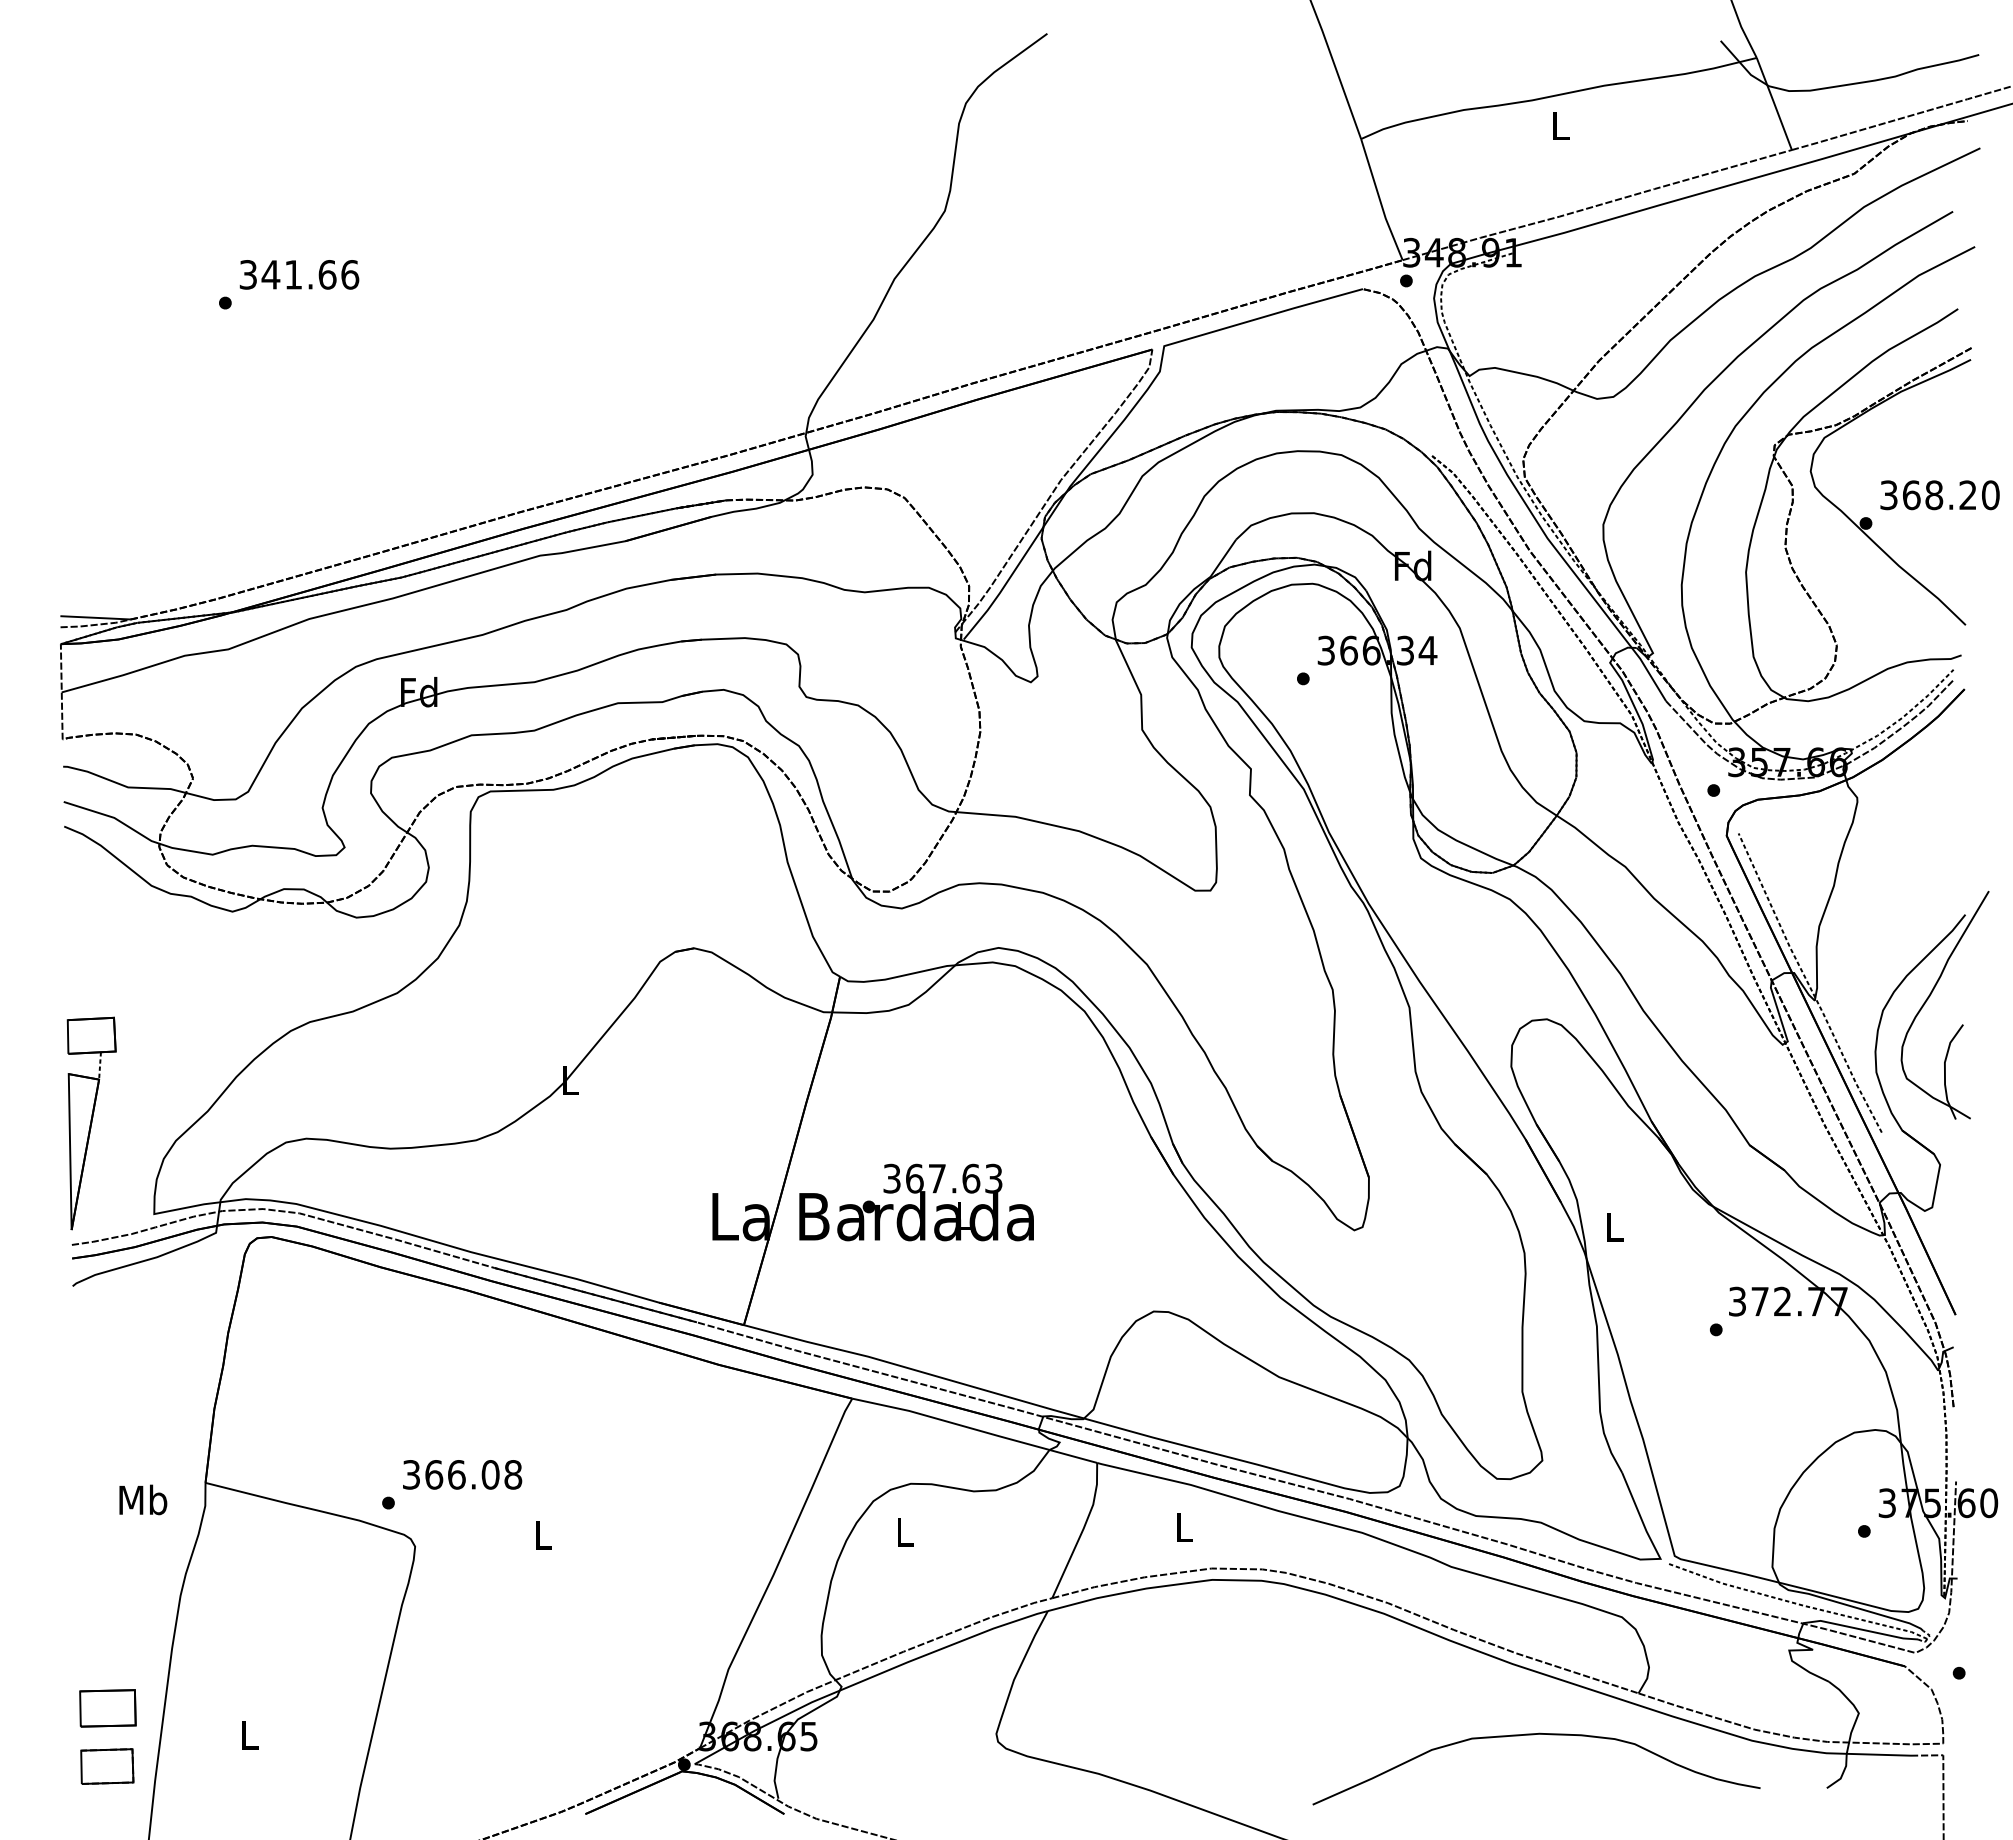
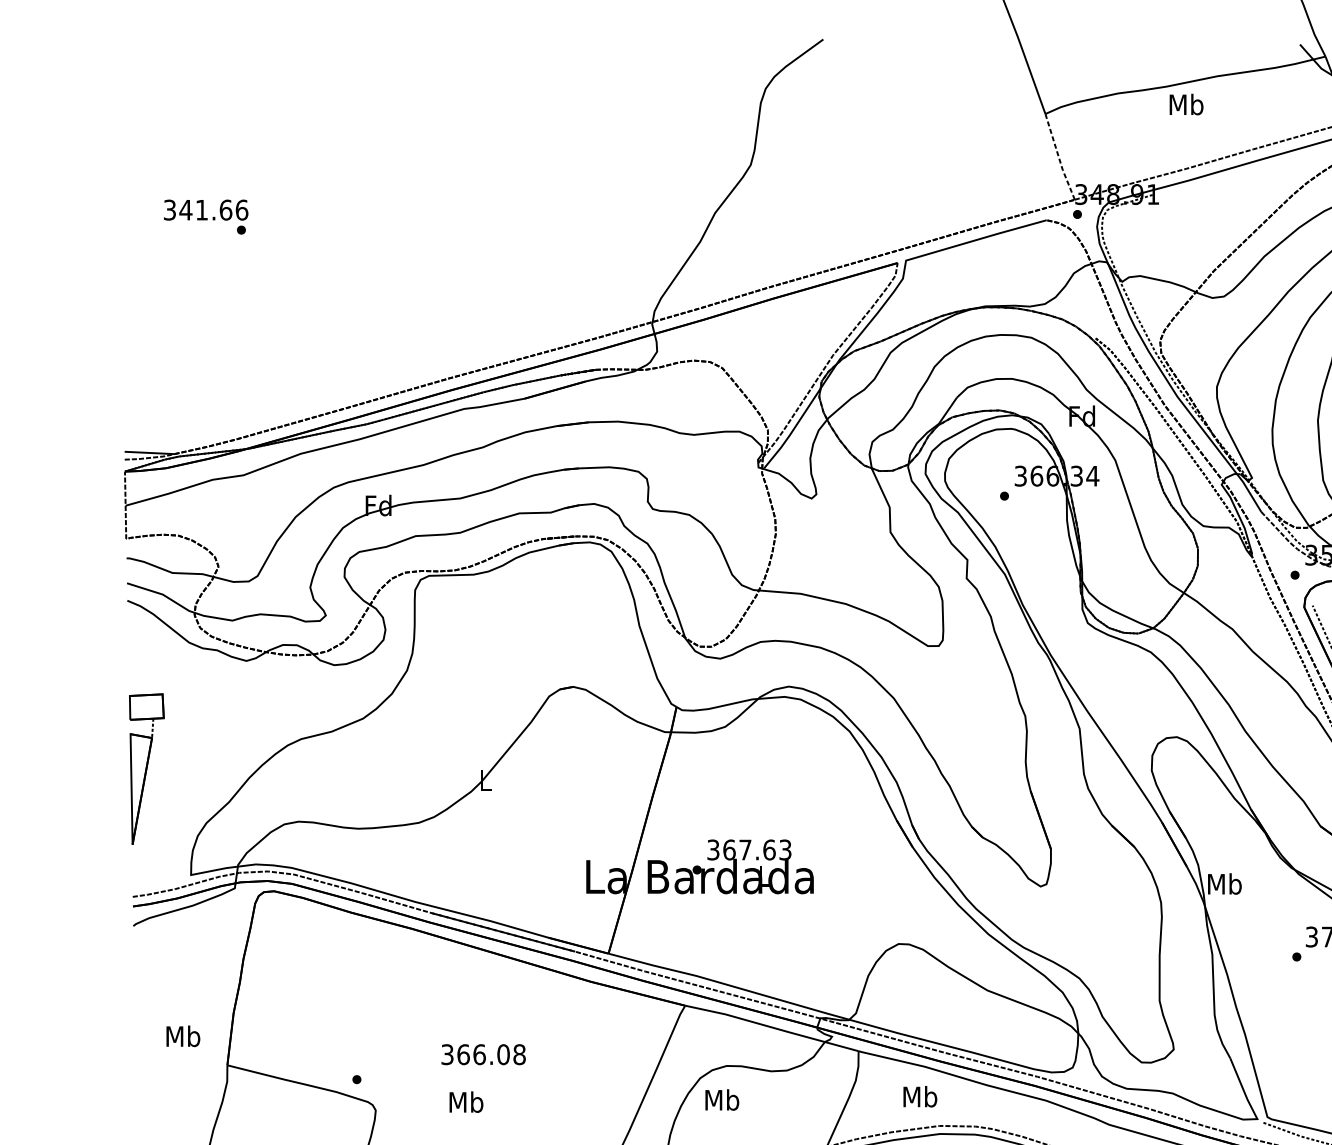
text: (1560, 125) -> (1186, 104), L -> Mb
line: (1380, 200) -> (1059, 157), solid -> dashed
text: (299, 274) -> (206, 209), moved
part: (91, 1123) -> (146, 769), moved
text: (1614, 1226) -> (1224, 883), L -> Mb
text: (462, 1474) -> (483, 1054), moved
text: (143, 1499) -> (183, 1036), moved
text: (1184, 1527) -> (920, 1096), L -> Mb
text: (904, 1531) -> (722, 1099), L -> Mb
text: (543, 1534) -> (466, 1101), L -> Mb

